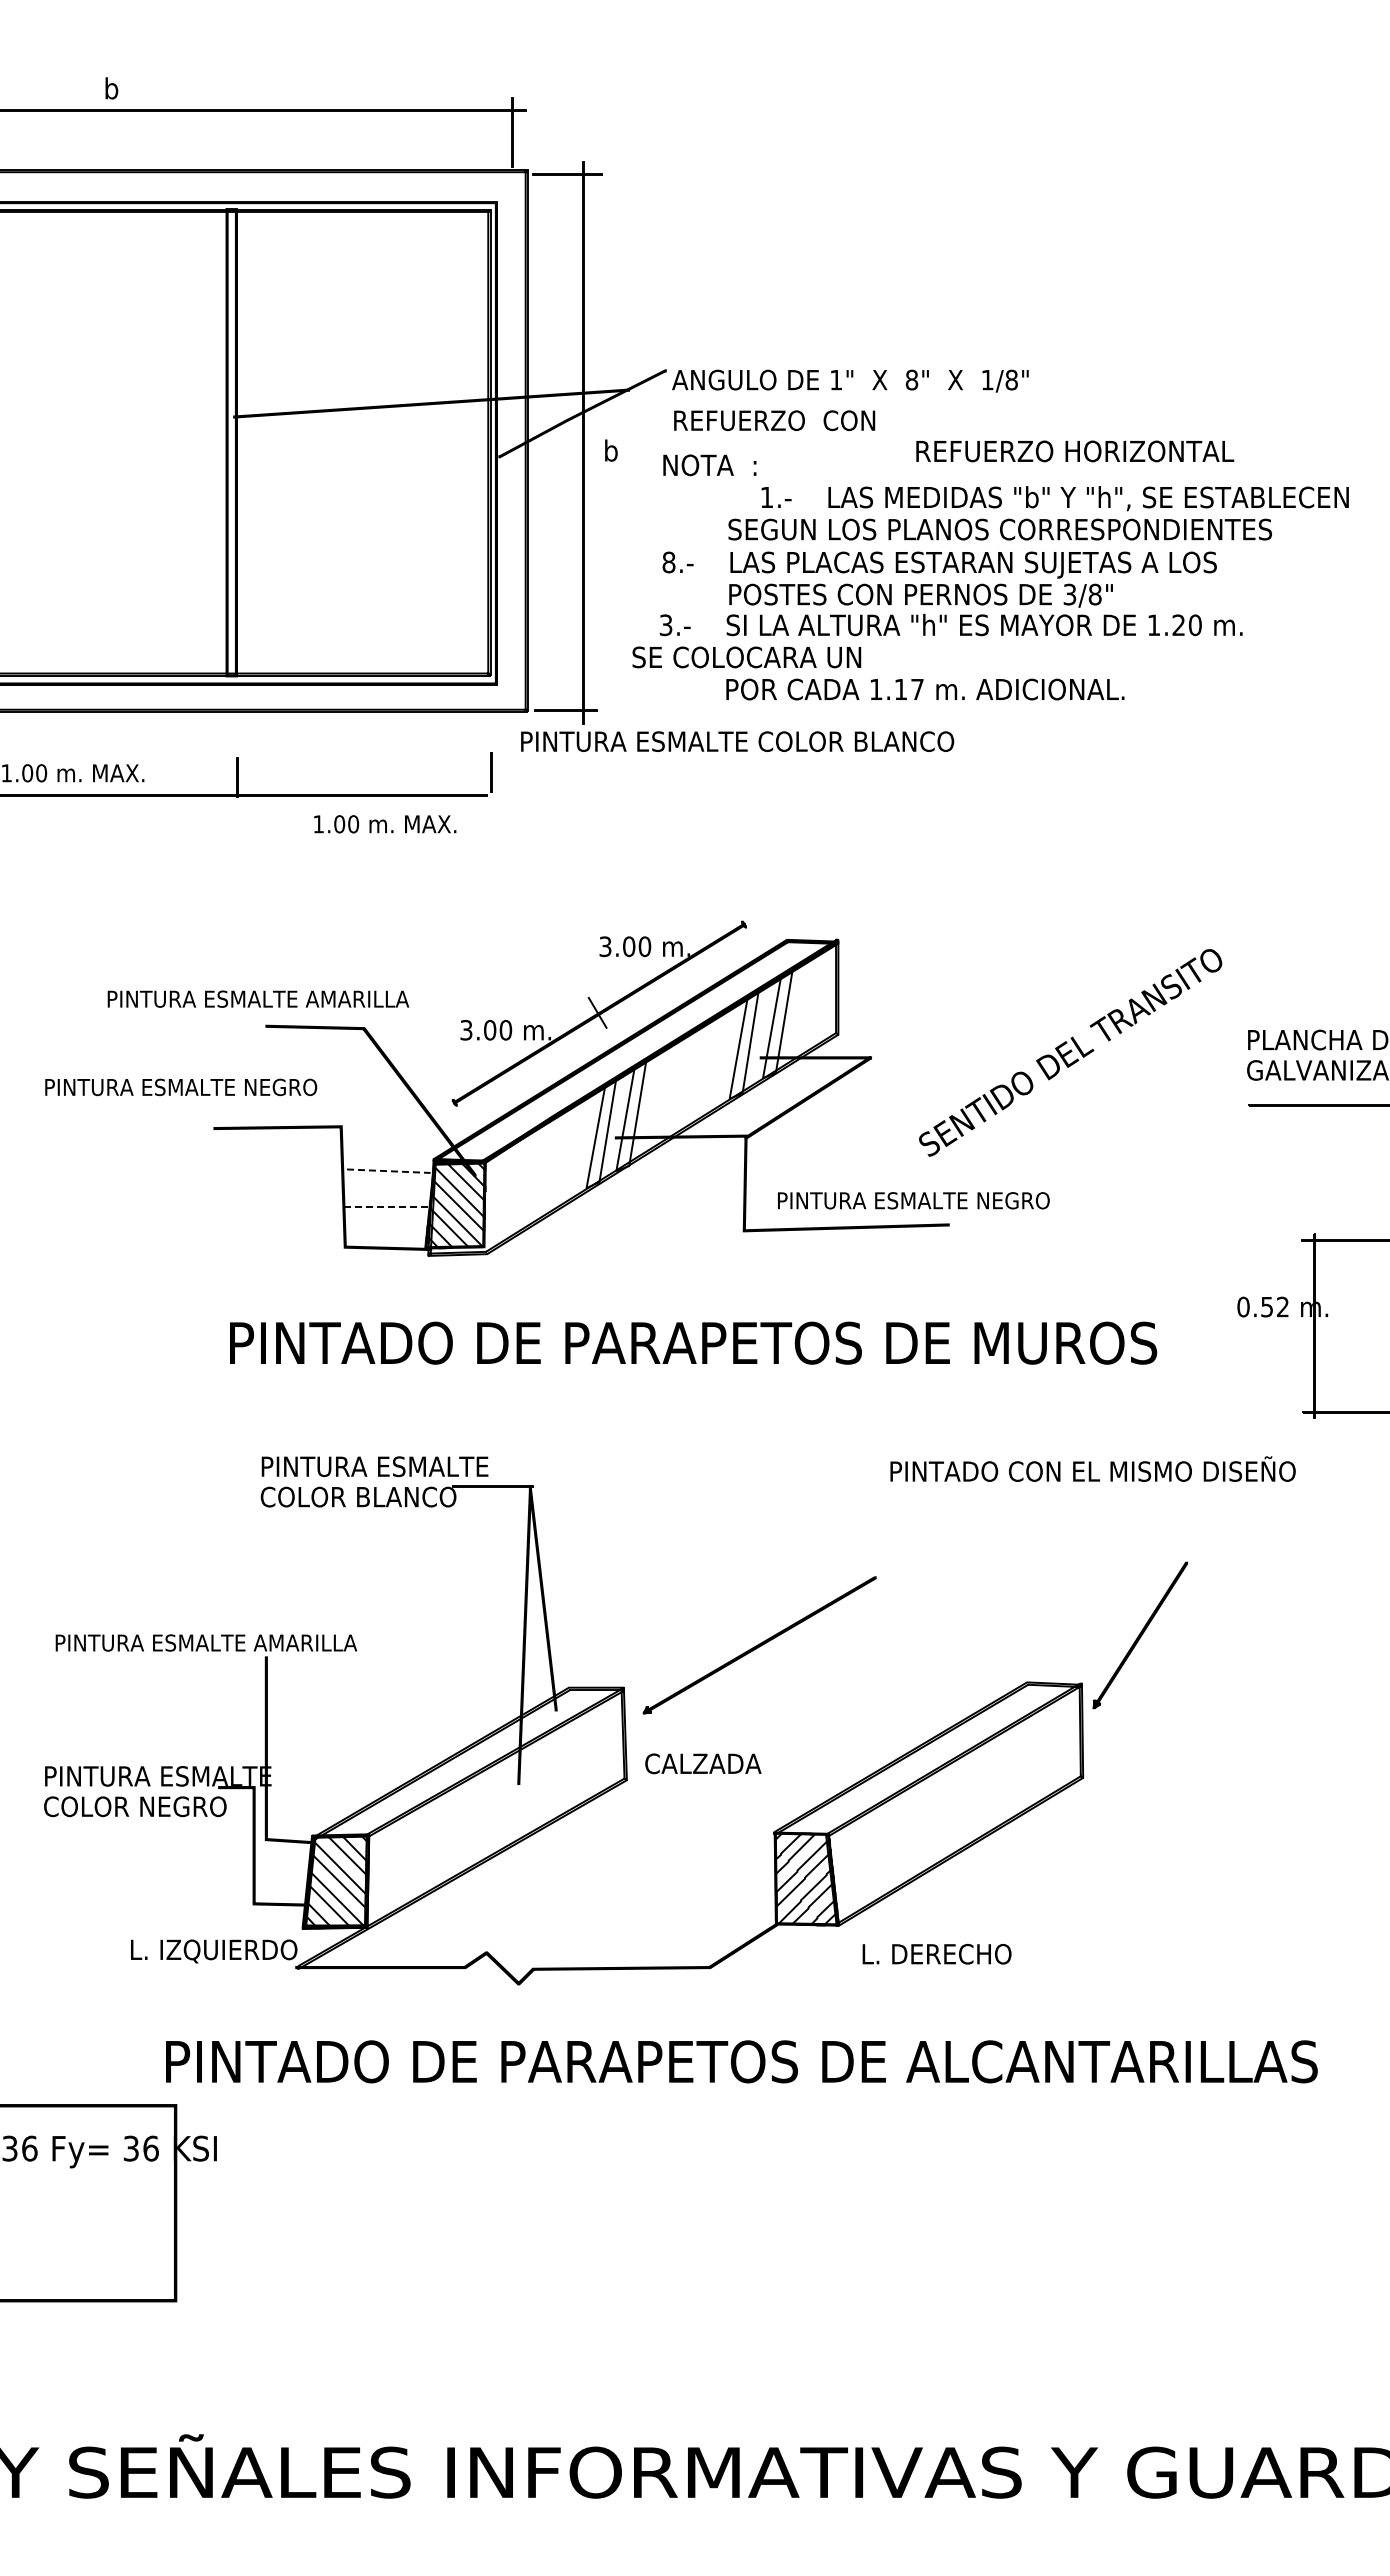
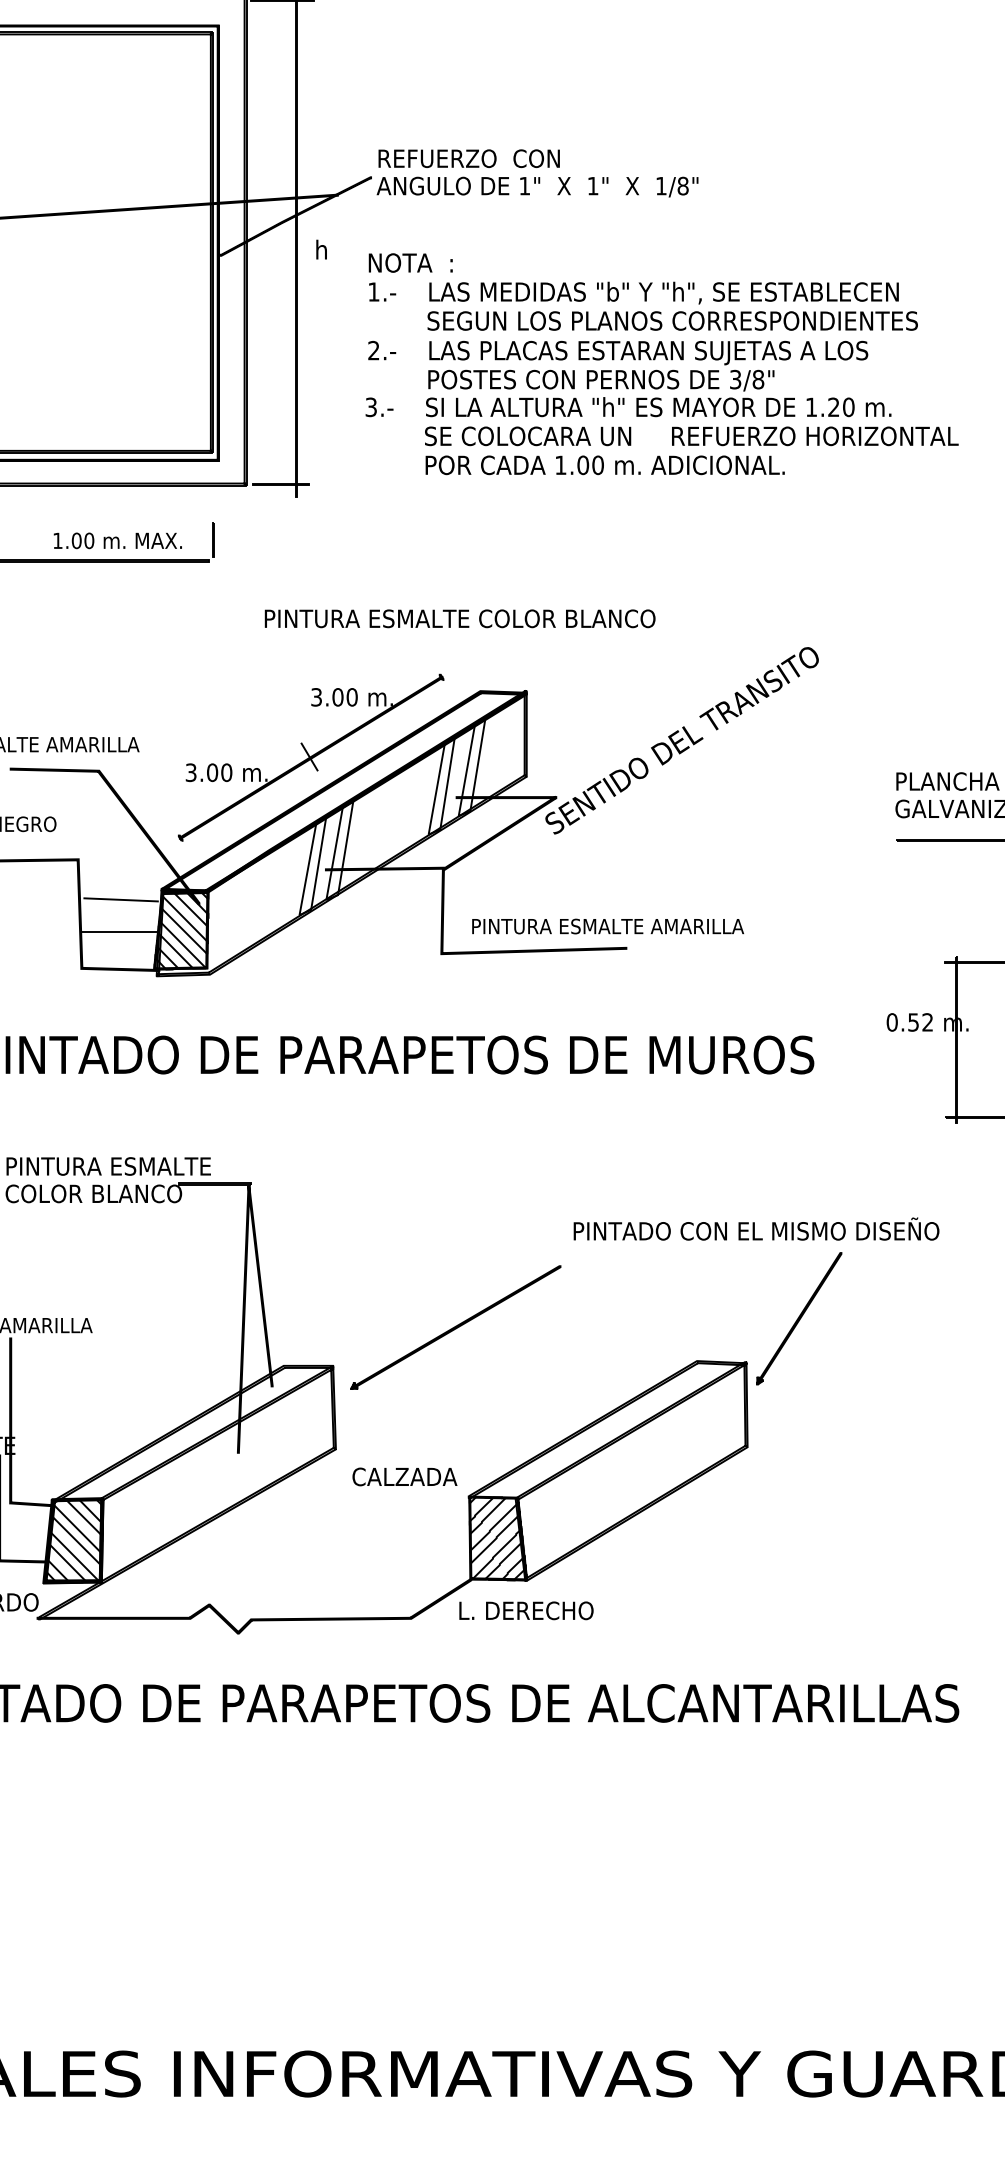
text: (911, 379) -> (592, 185), 8" -> 1"
text: (774, 420) -> (469, 158), moved
text: (1075, 451) -> (815, 436), moved
text: (612, 454) -> (322, 253), b -> h
text: (1054, 498) -> (633, 292), moved
text: (668, 562) -> (373, 350), 8.- -> 2.-
text: (746, 657) -> (527, 436), moved
text: (908, 689) -> (589, 465), 1.17 -> 1.00
text: (737, 741) -> (460, 618), moved
text: (385, 824) -> (118, 541), moved
text: (1070, 1052) -> (682, 740), moved
line: (388, 1171) -> (120, 900), dashed -> solid
text: (1027, 1200) -> (697, 926), PINTURA ESMALTE NEGRO -> PINTURA ESMALTE AMARILLA
line: (388, 1206) -> (120, 931), dashed -> solid
text: (1092, 1468) -> (756, 1228), moved
text: (703, 1763) -> (405, 1476), moved
text: (936, 1953) -> (525, 1610), moved

